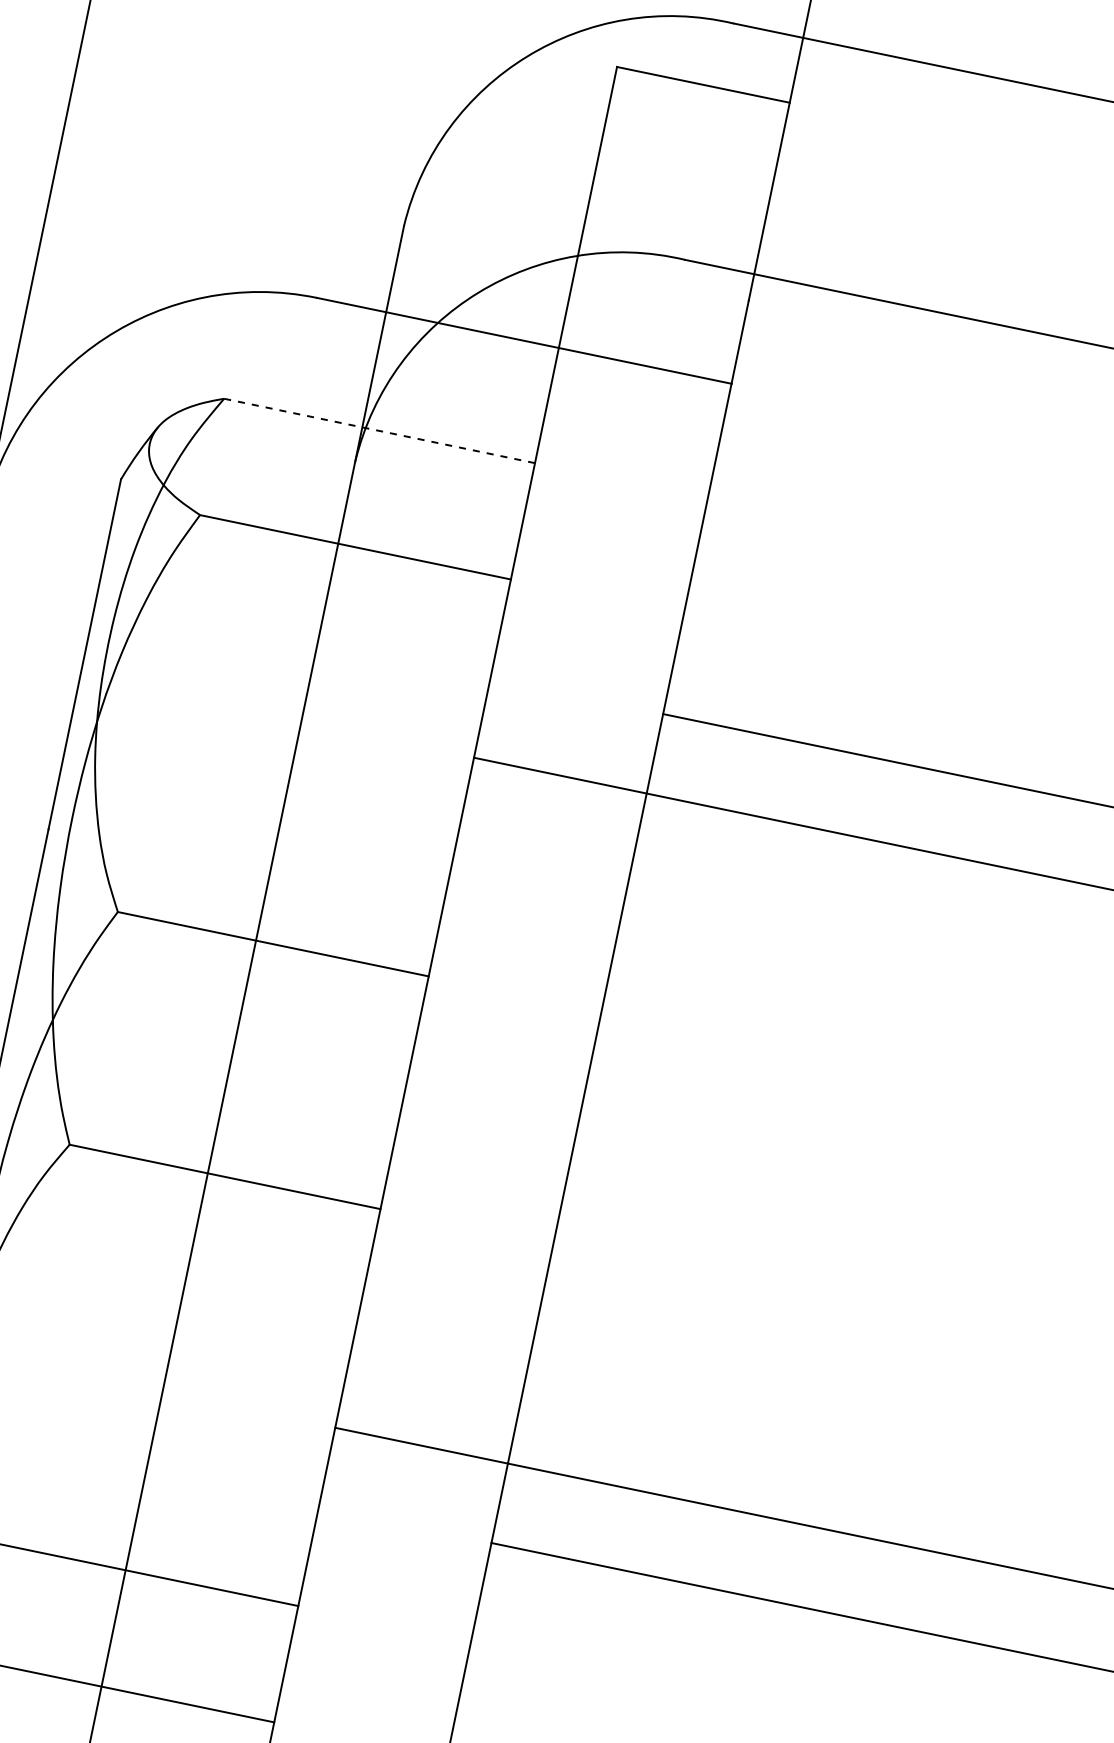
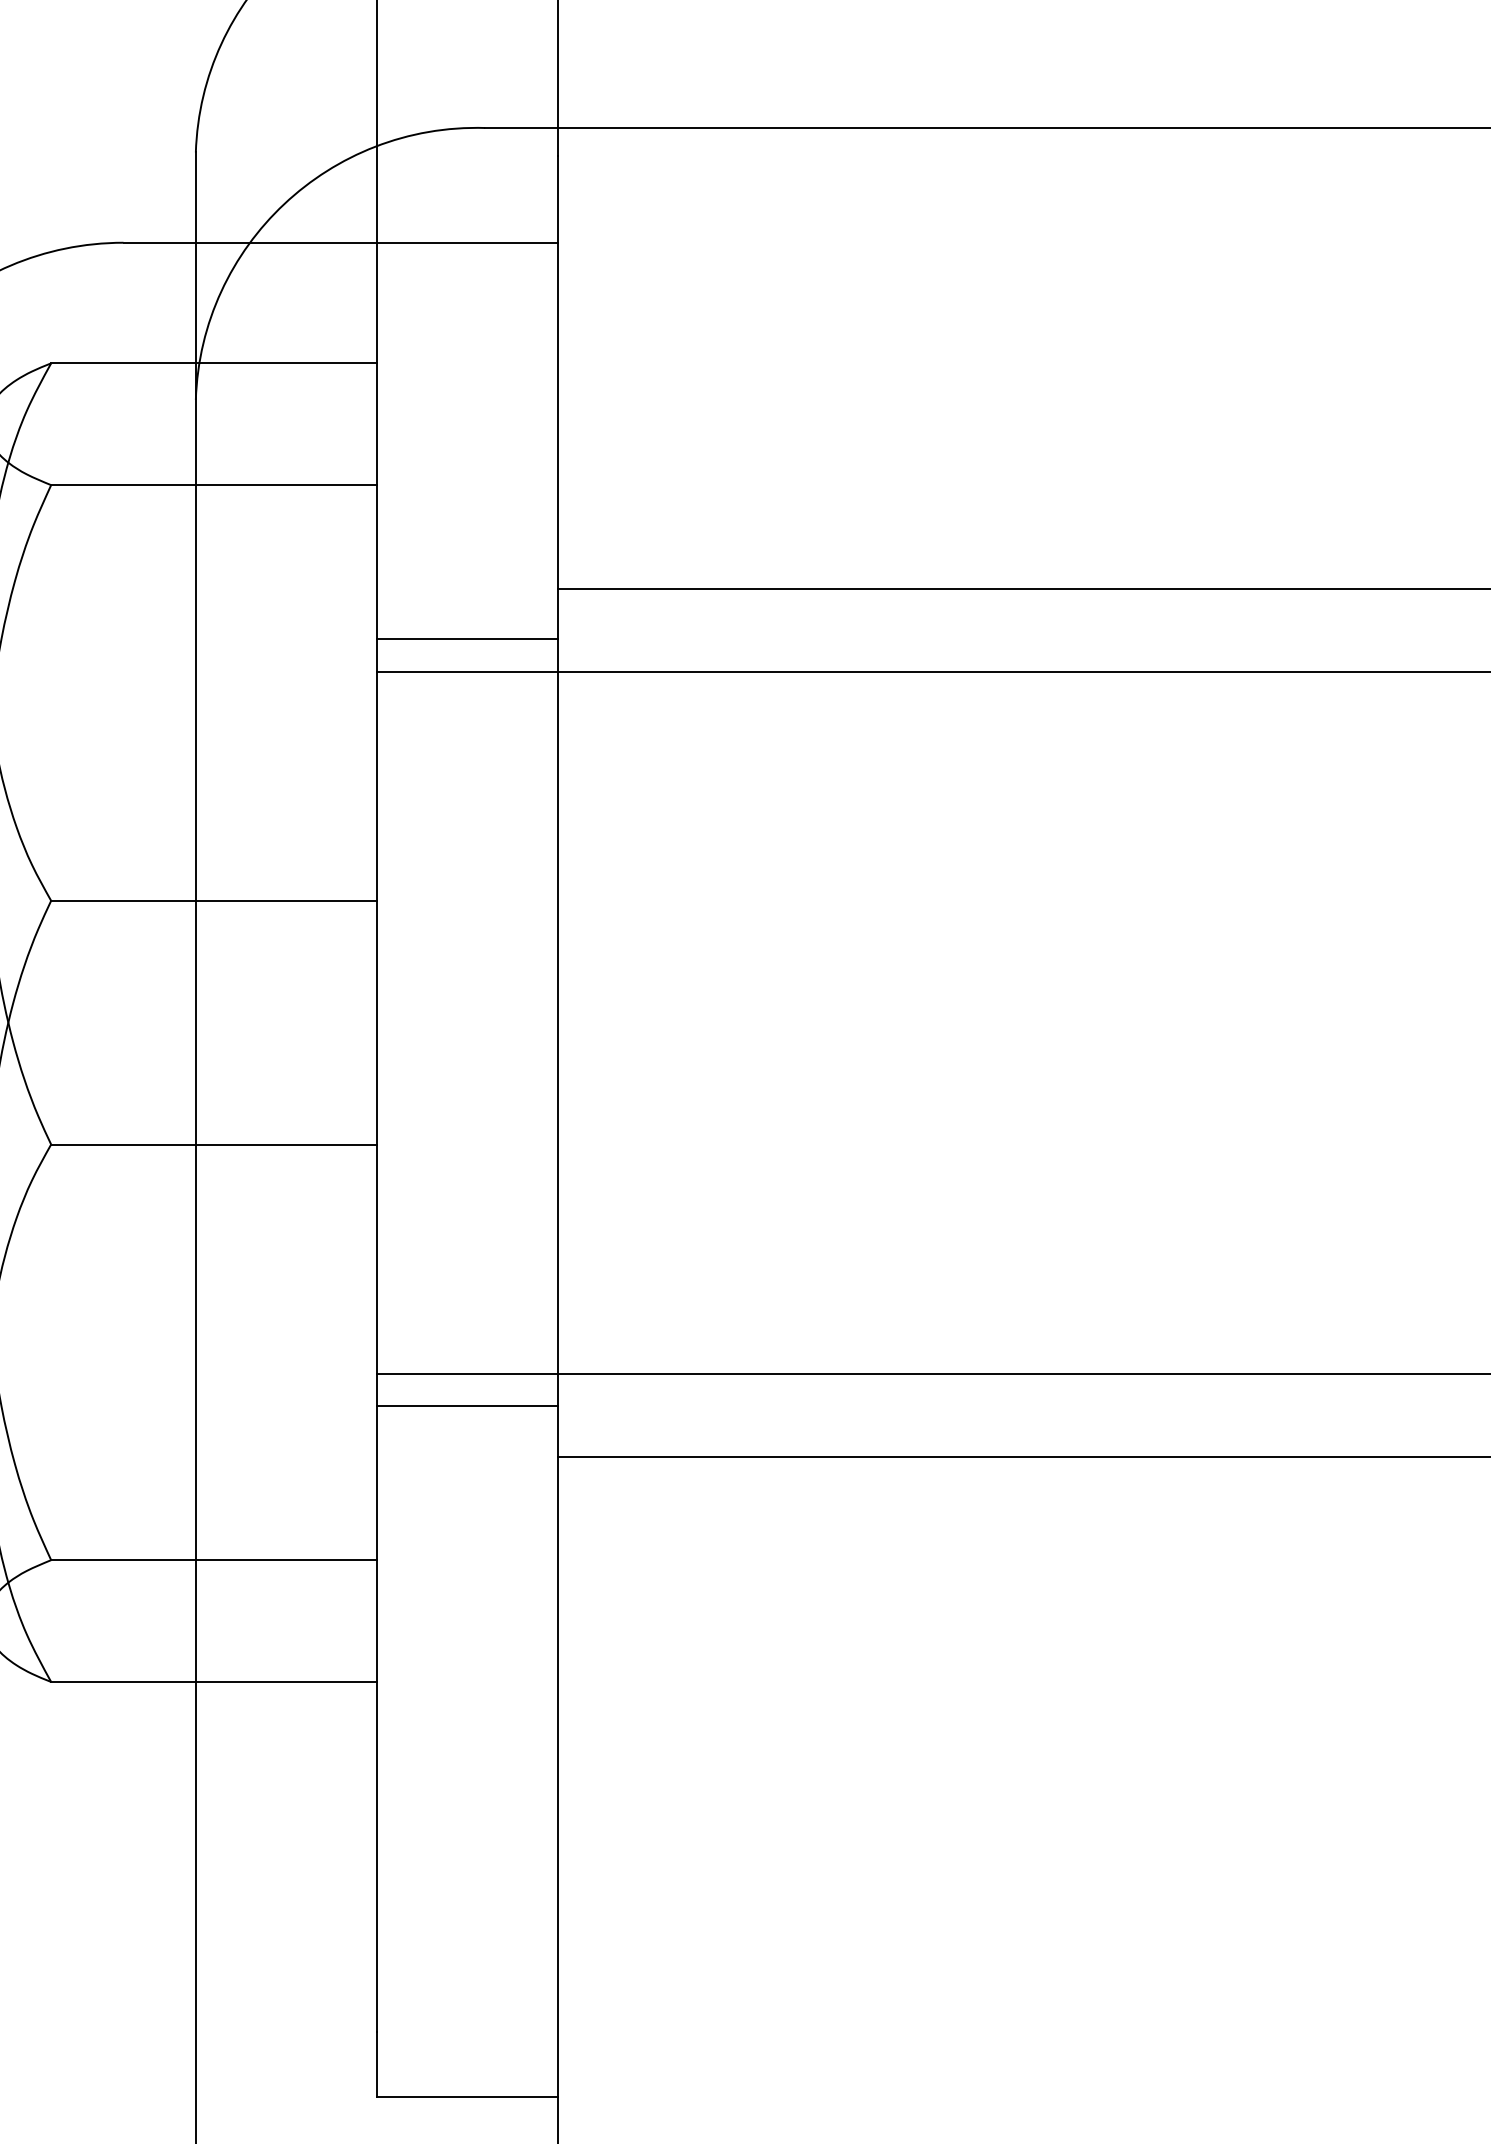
line: (379, 431) -> (213, 363), dashed -> solid
line: (566, 744) -> (466, 639), added
line: (414, 1477) -> (466, 1406), added

